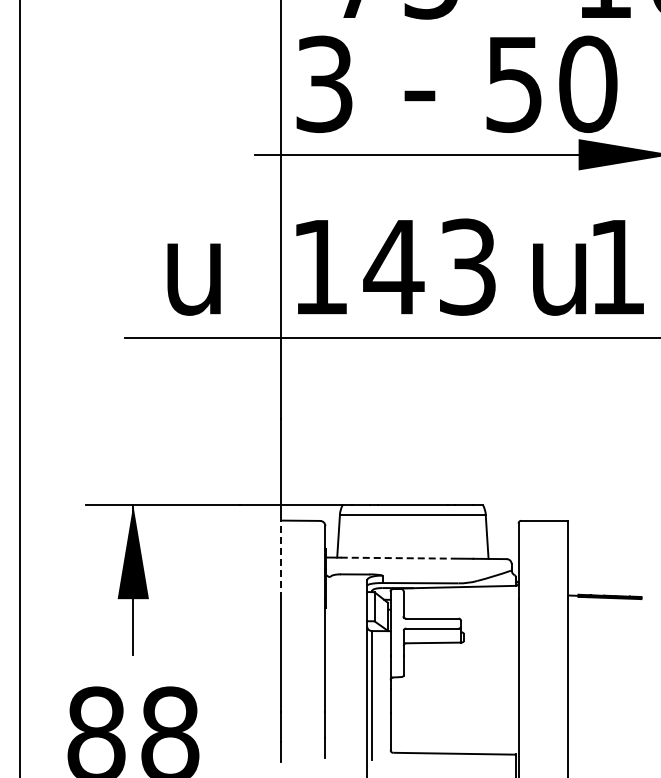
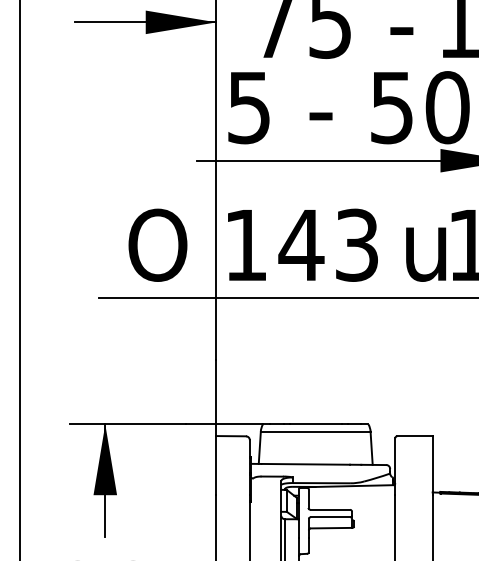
text: (324, 83) -> (249, 107), 3 -> 5
text: (203, 266) -> (158, 244), u -> O
line: (399, 558) -> (305, 464), dashed -> solid
line: (281, 559) -> (216, 465), dashed -> solid

